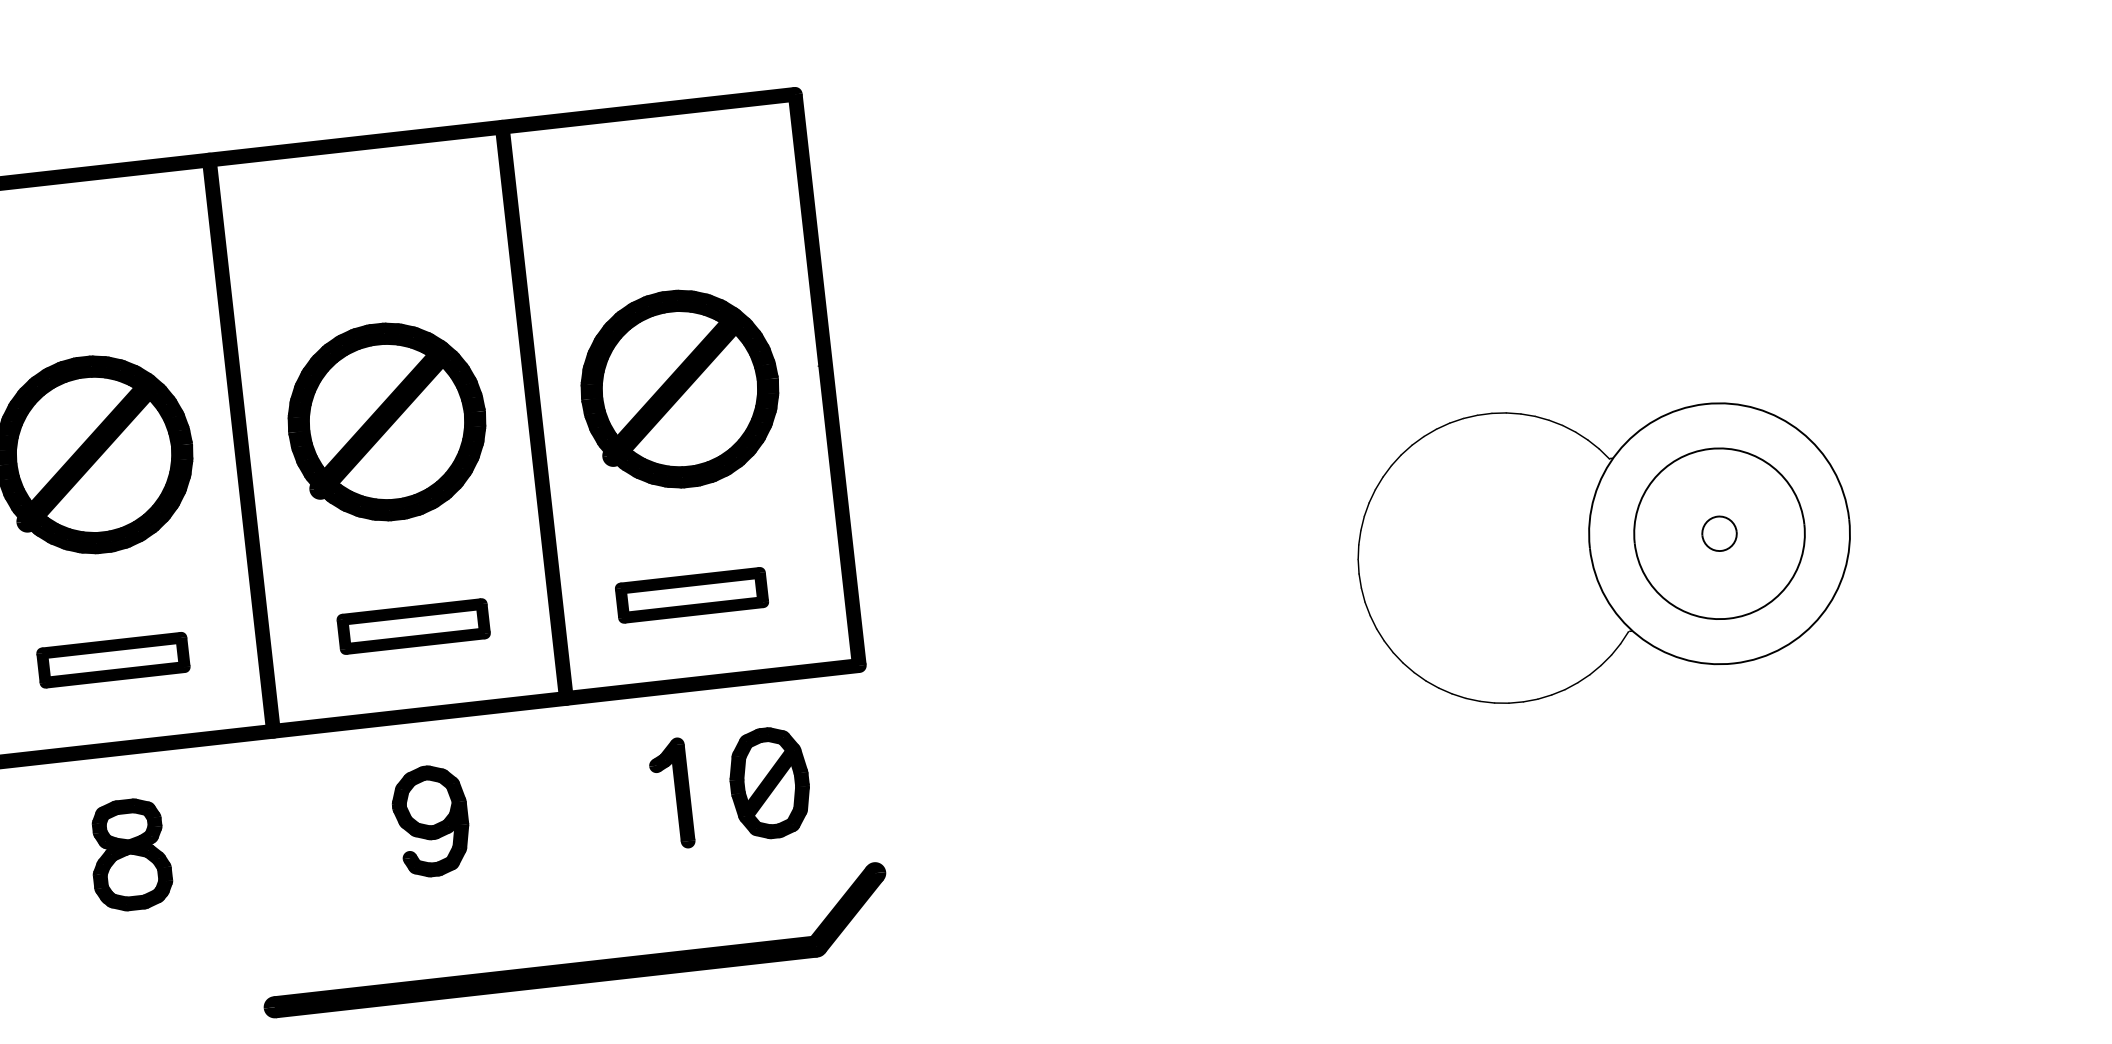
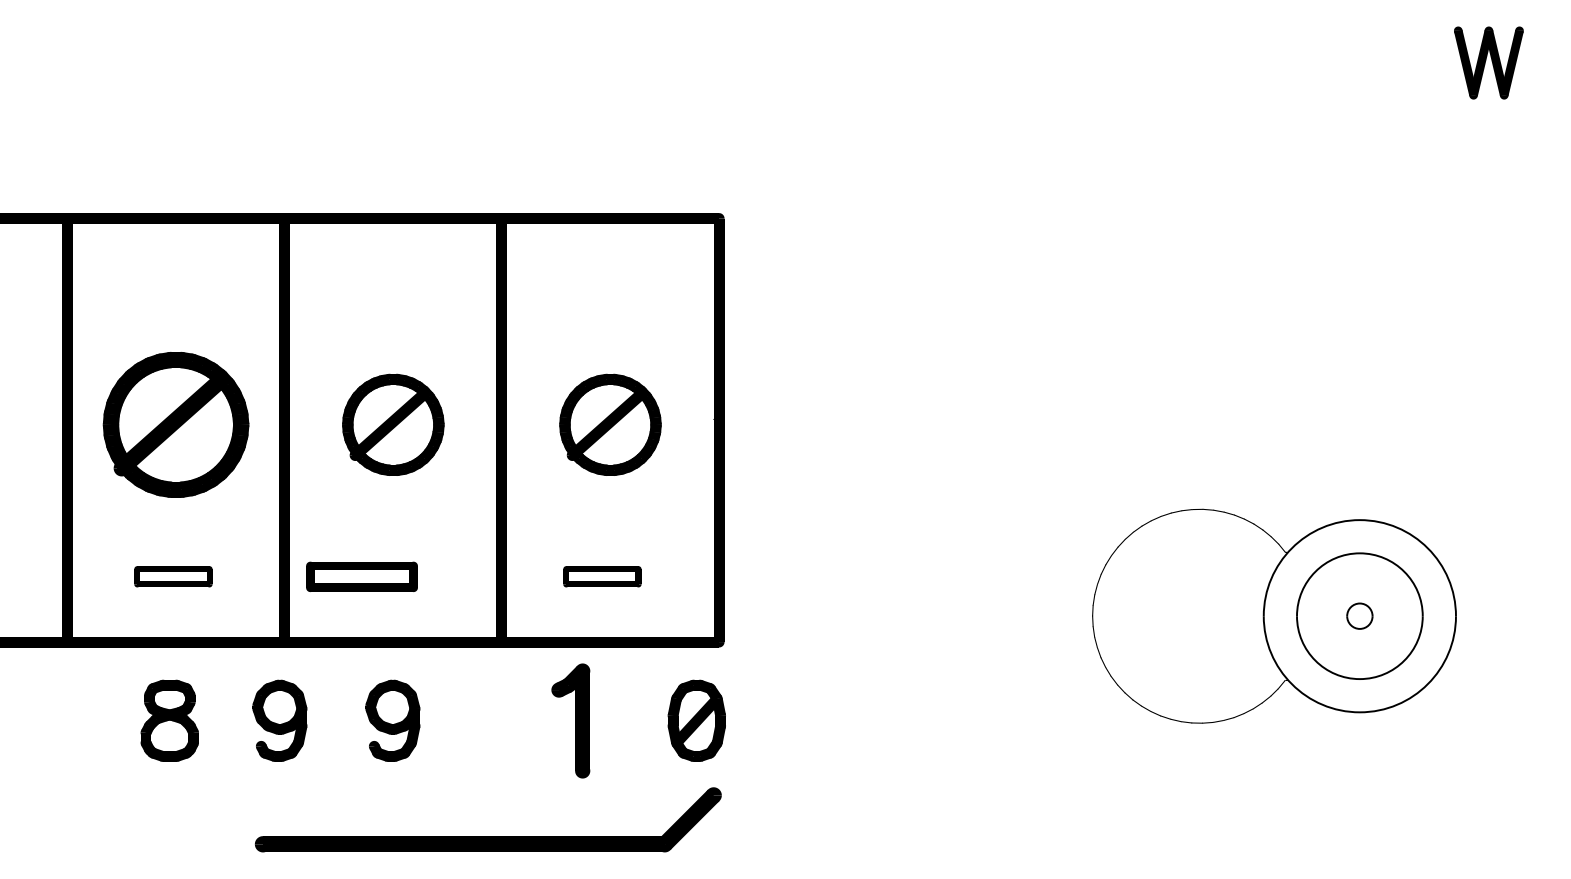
part: (679, 388) -> (610, 424), size x0.7
part: (387, 421) -> (393, 424), size x0.7
part: (692, 594) -> (602, 576), size x0.7
part: (412, 626) -> (361, 576), moved
part: (113, 659) -> (173, 576), size x0.7
part: (769, 782) -> (696, 720), moved
part: (670, 793) -> (570, 720), size x1.4
part: (278, 837) -> (279, 720), added

